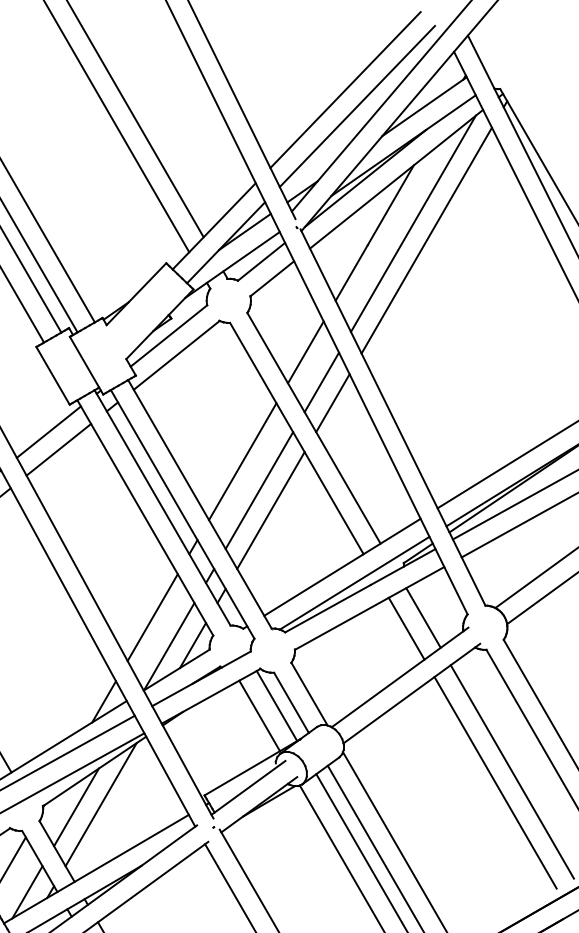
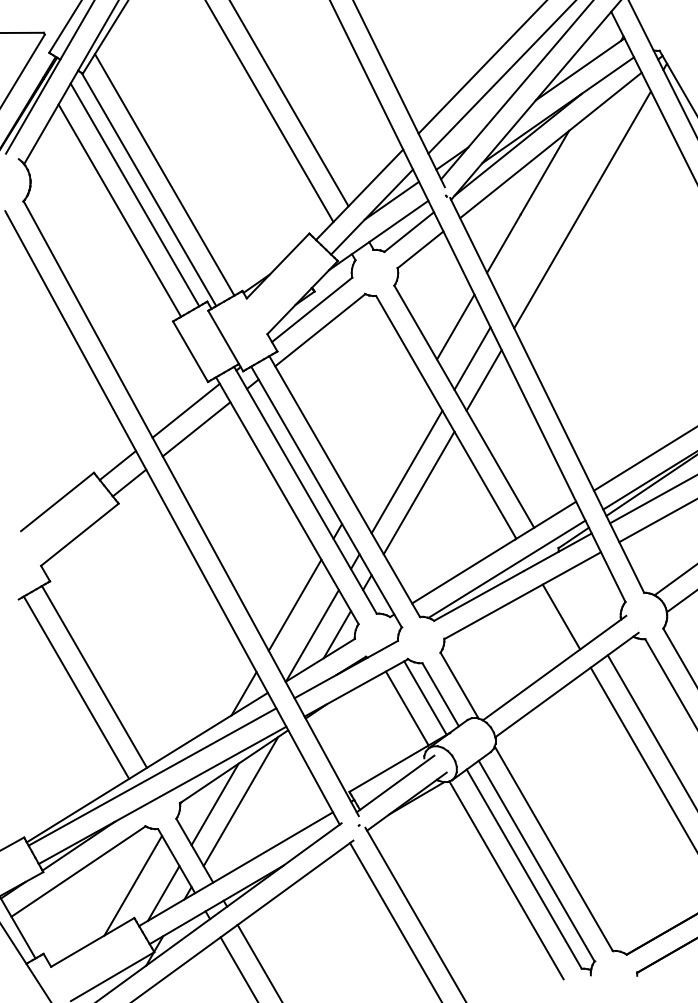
line: (413, 223) -> (568, 191), removed
line: (242, 461) -> (389, 441), removed
line: (423, 617) -> (579, 605), removed

